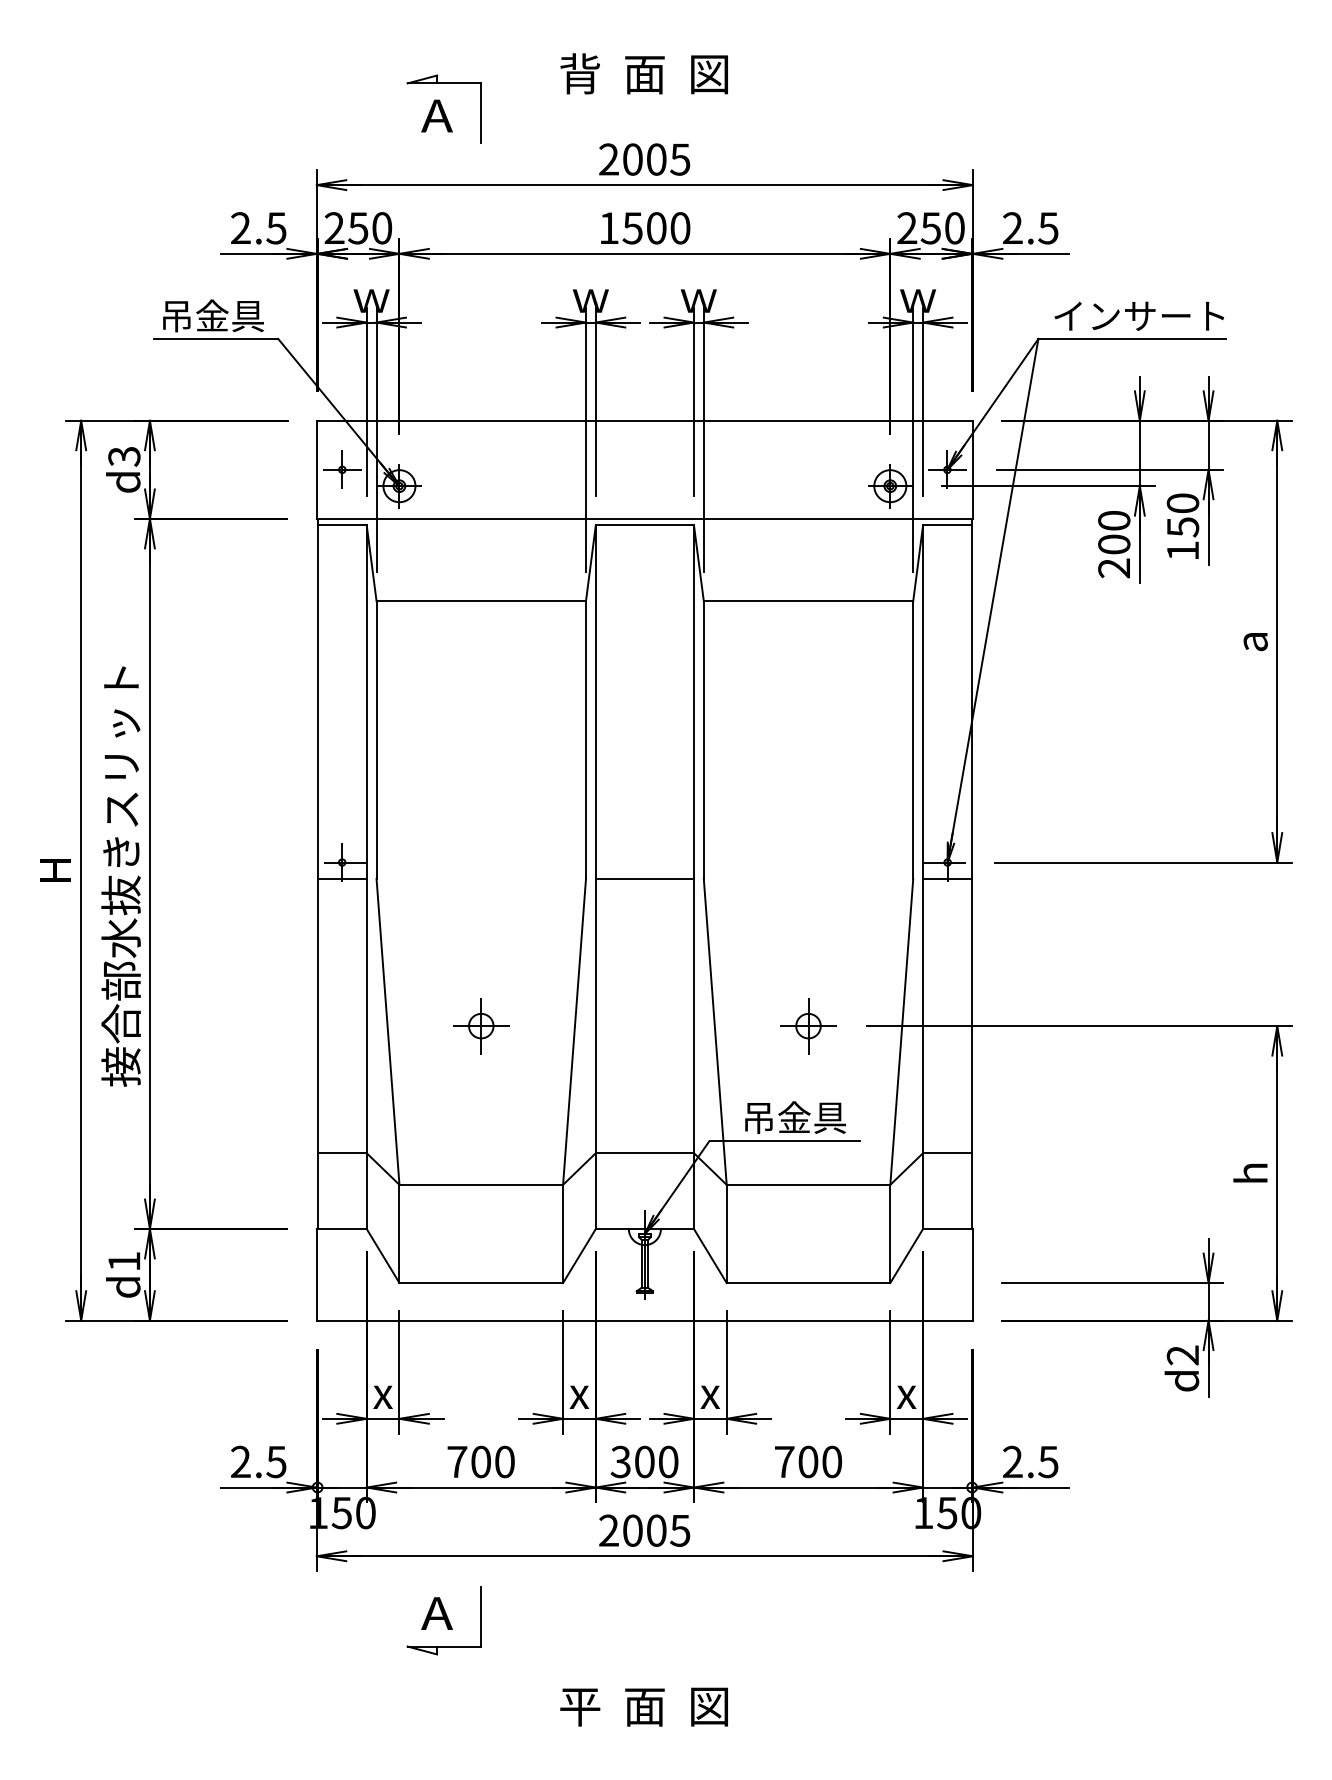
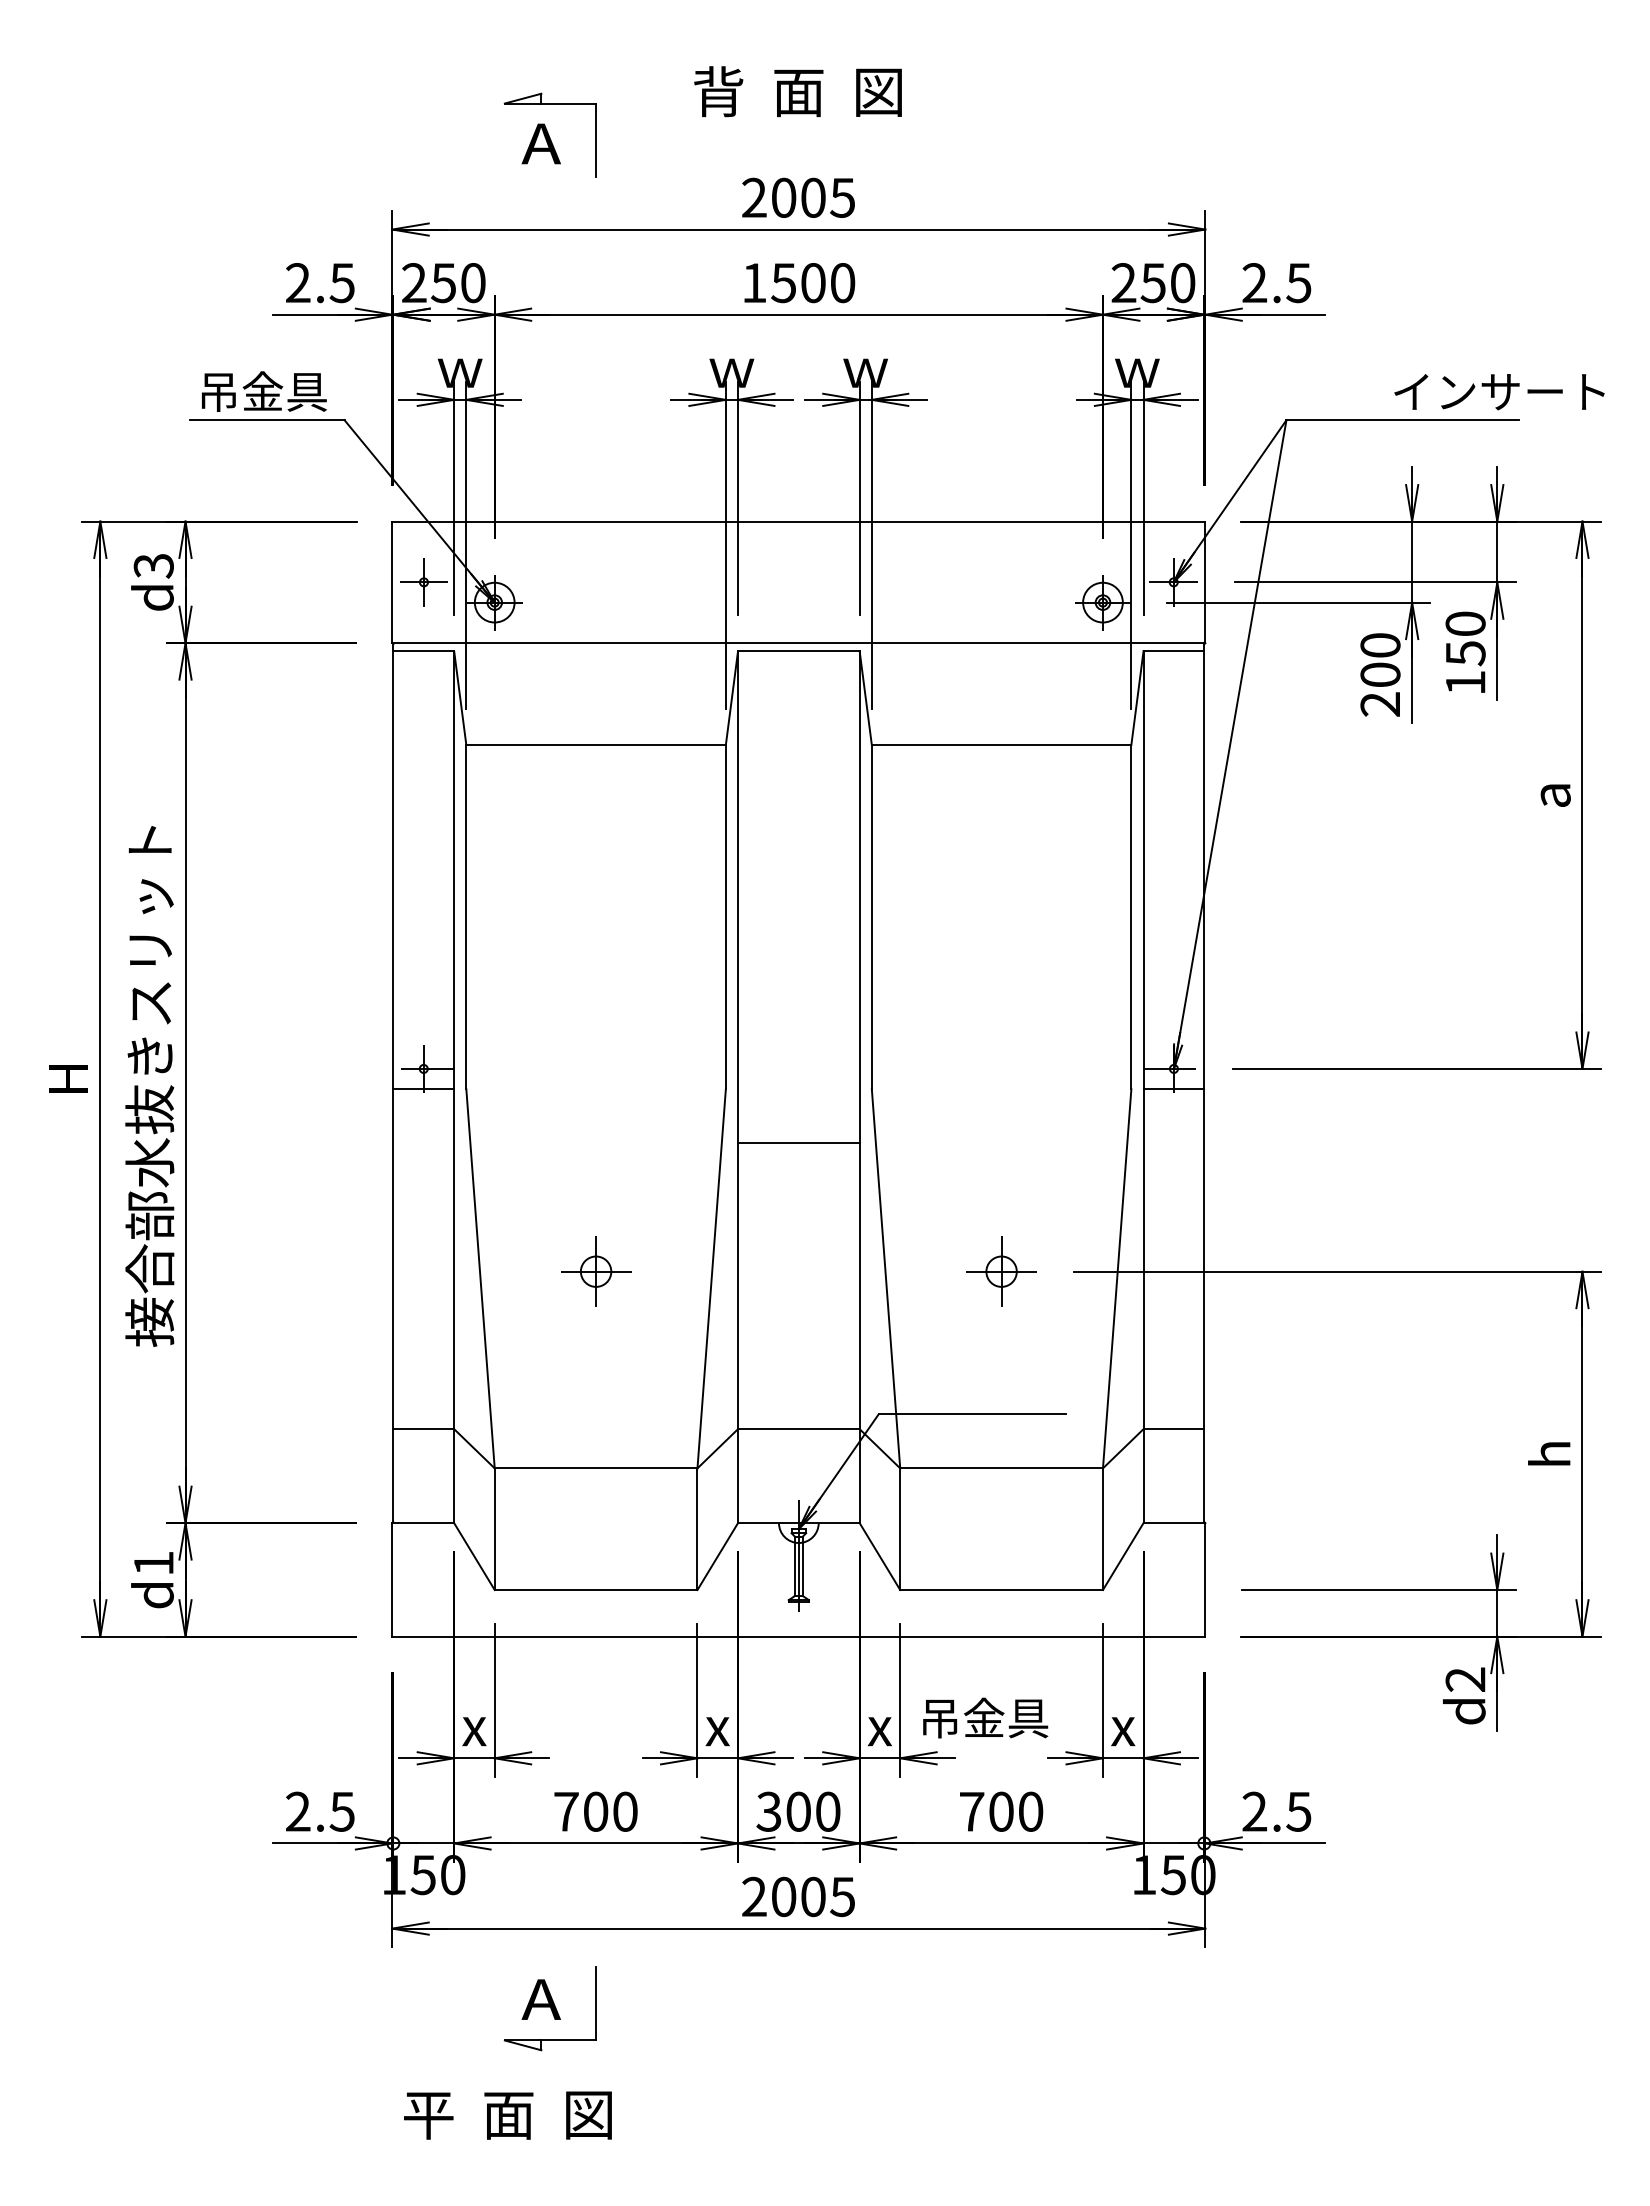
text: (1139, 316) -> (1499, 392), moved
line: (644, 879) -> (798, 1143), moved
text: (795, 1117) -> (985, 1717), moved
text: (643, 1707) -> (507, 2115), moved

